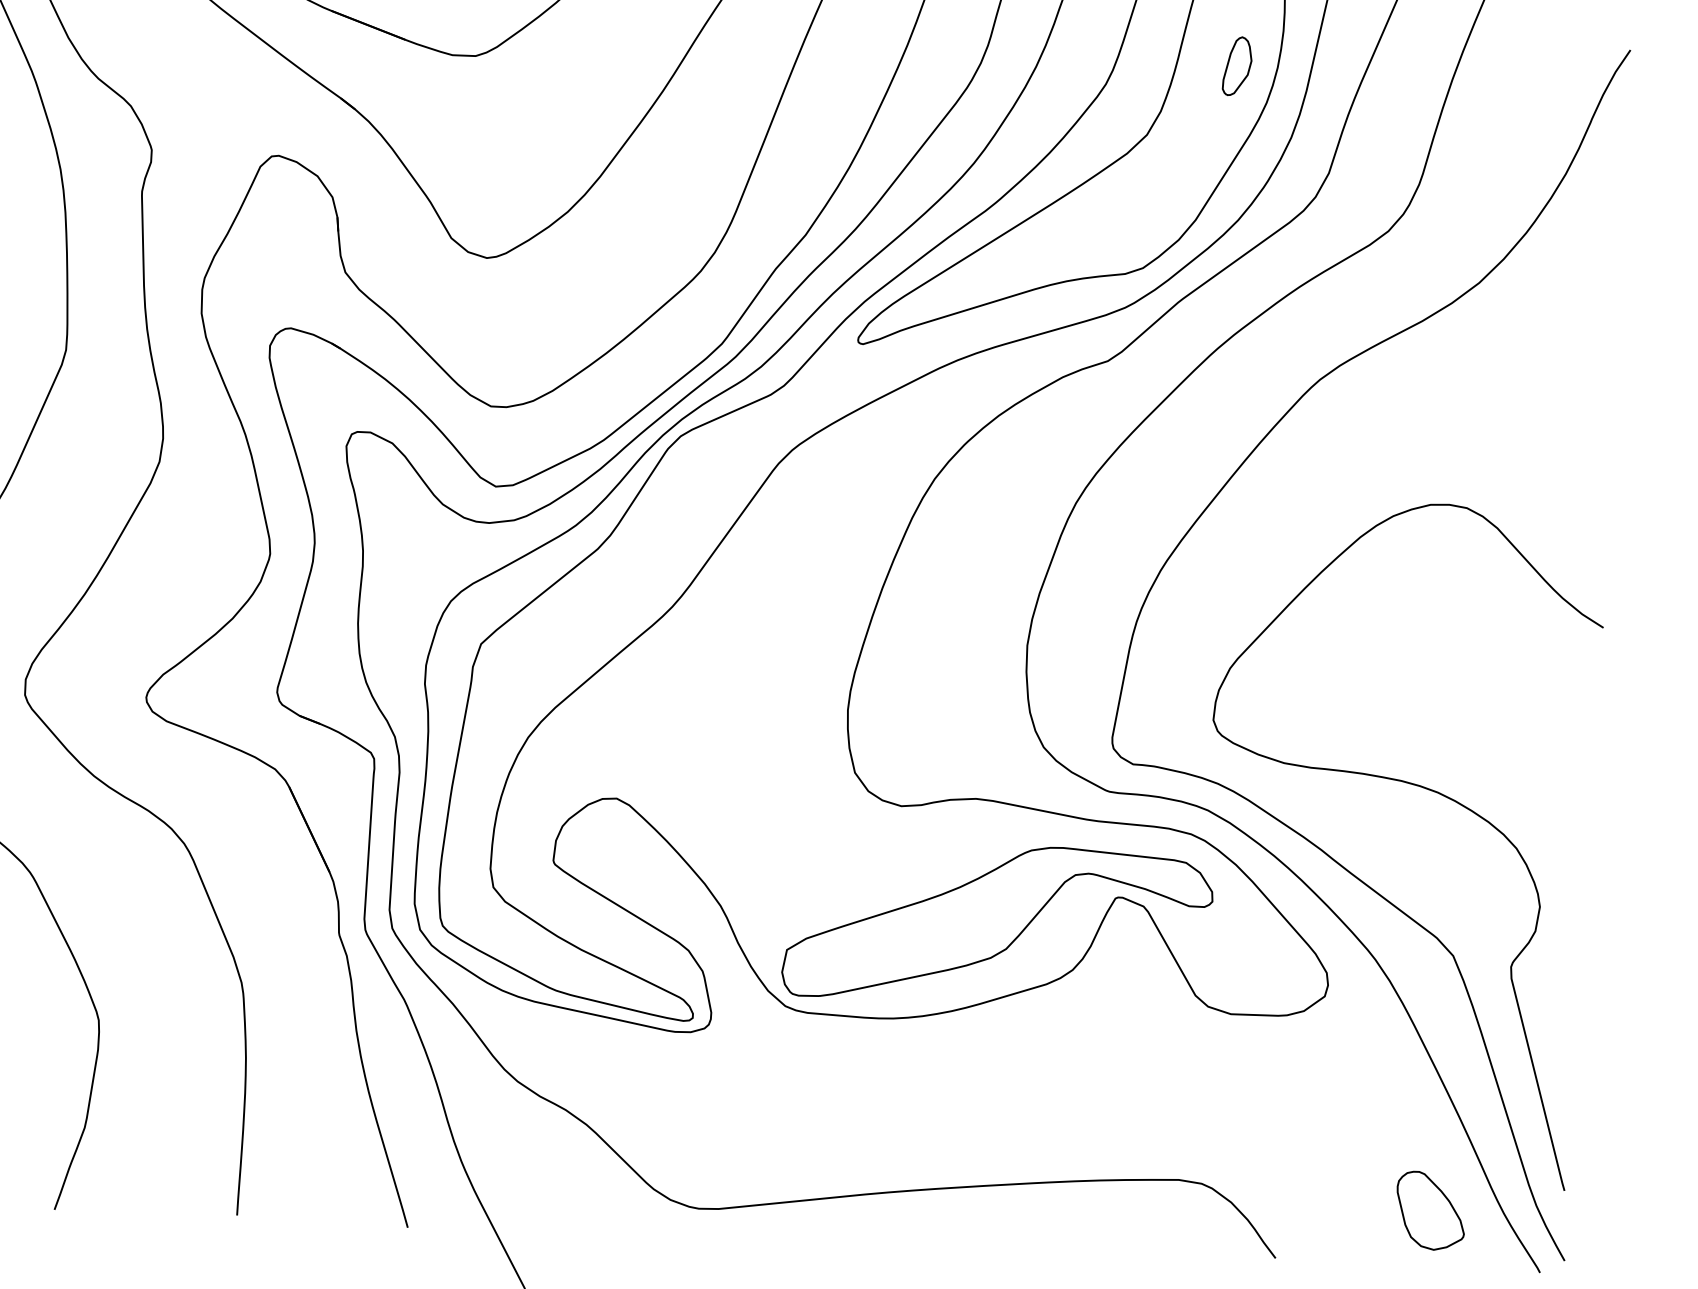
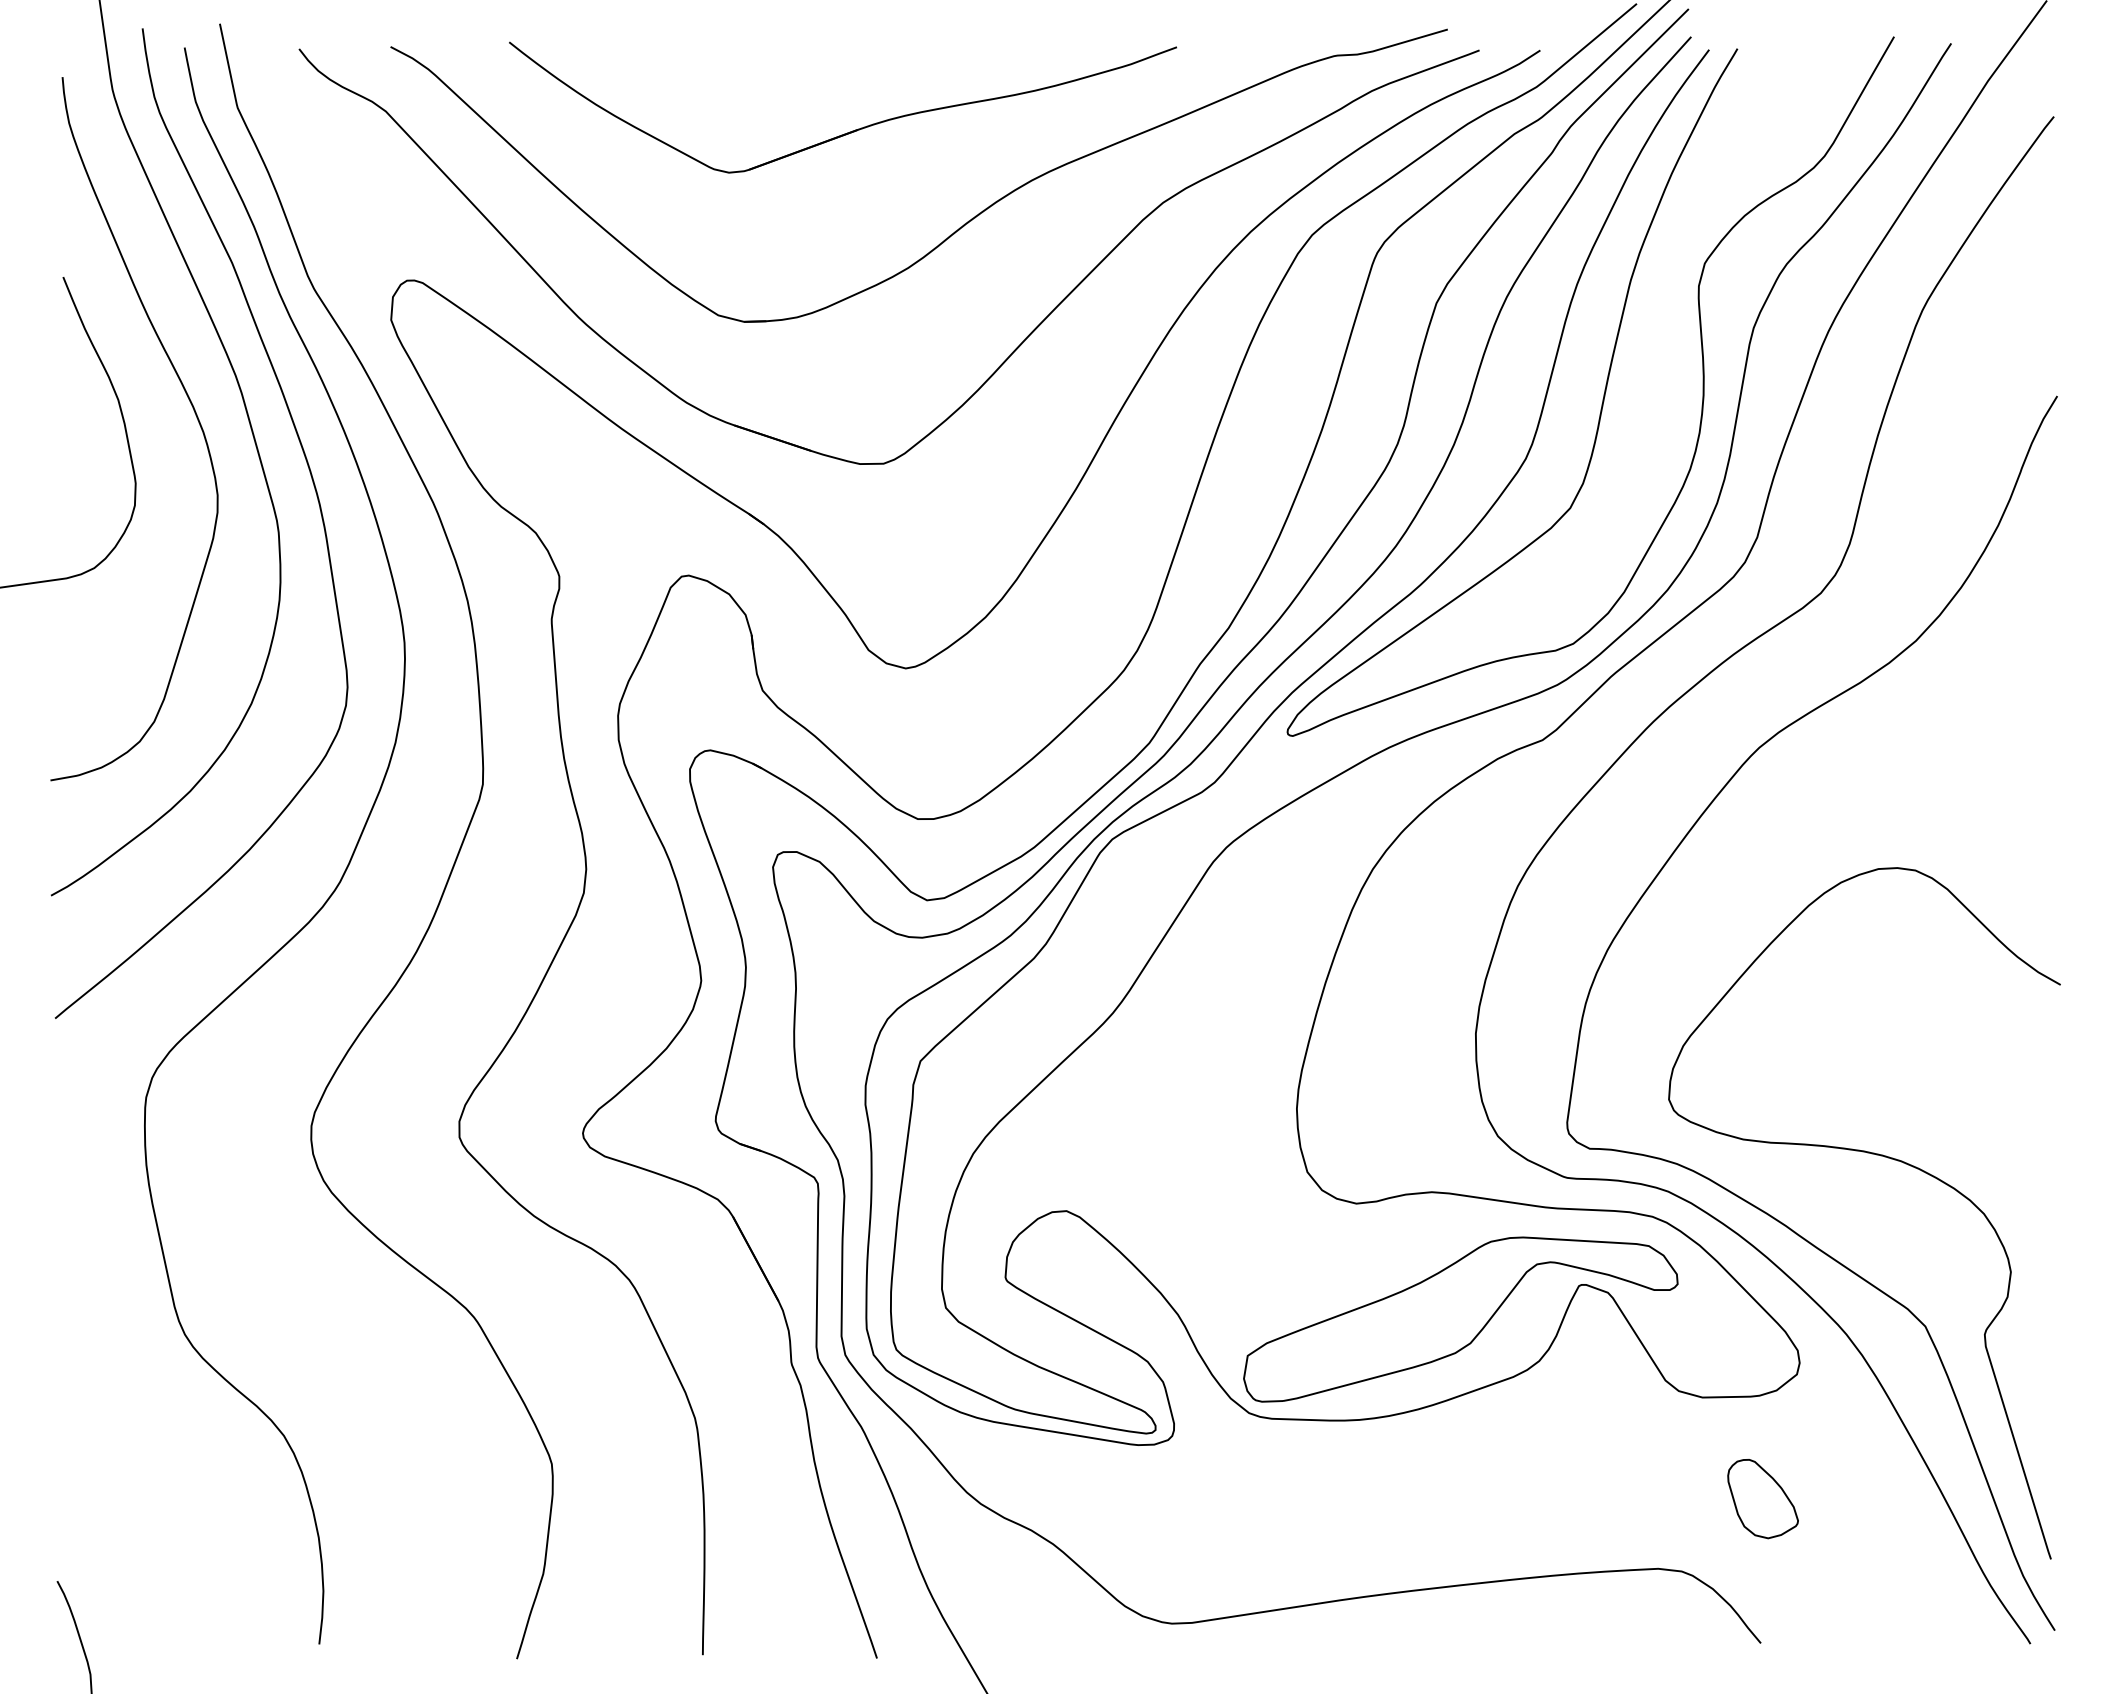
part: (1237, 66) -> (1658, 433), removed
part: (1430, 1211) -> (1762, 1499), moved

